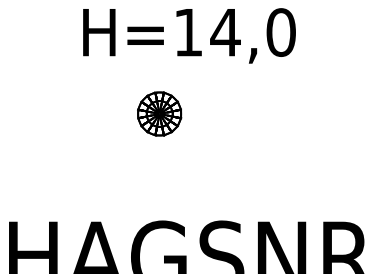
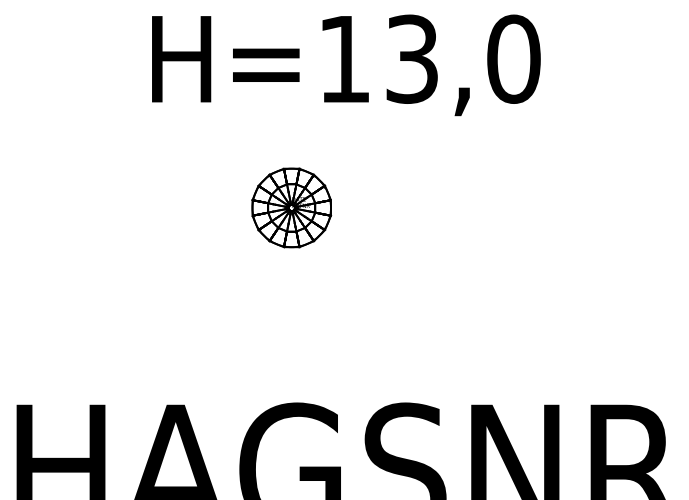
text: (225, 32) -> (412, 59), H=14,0 -> H=13,0

